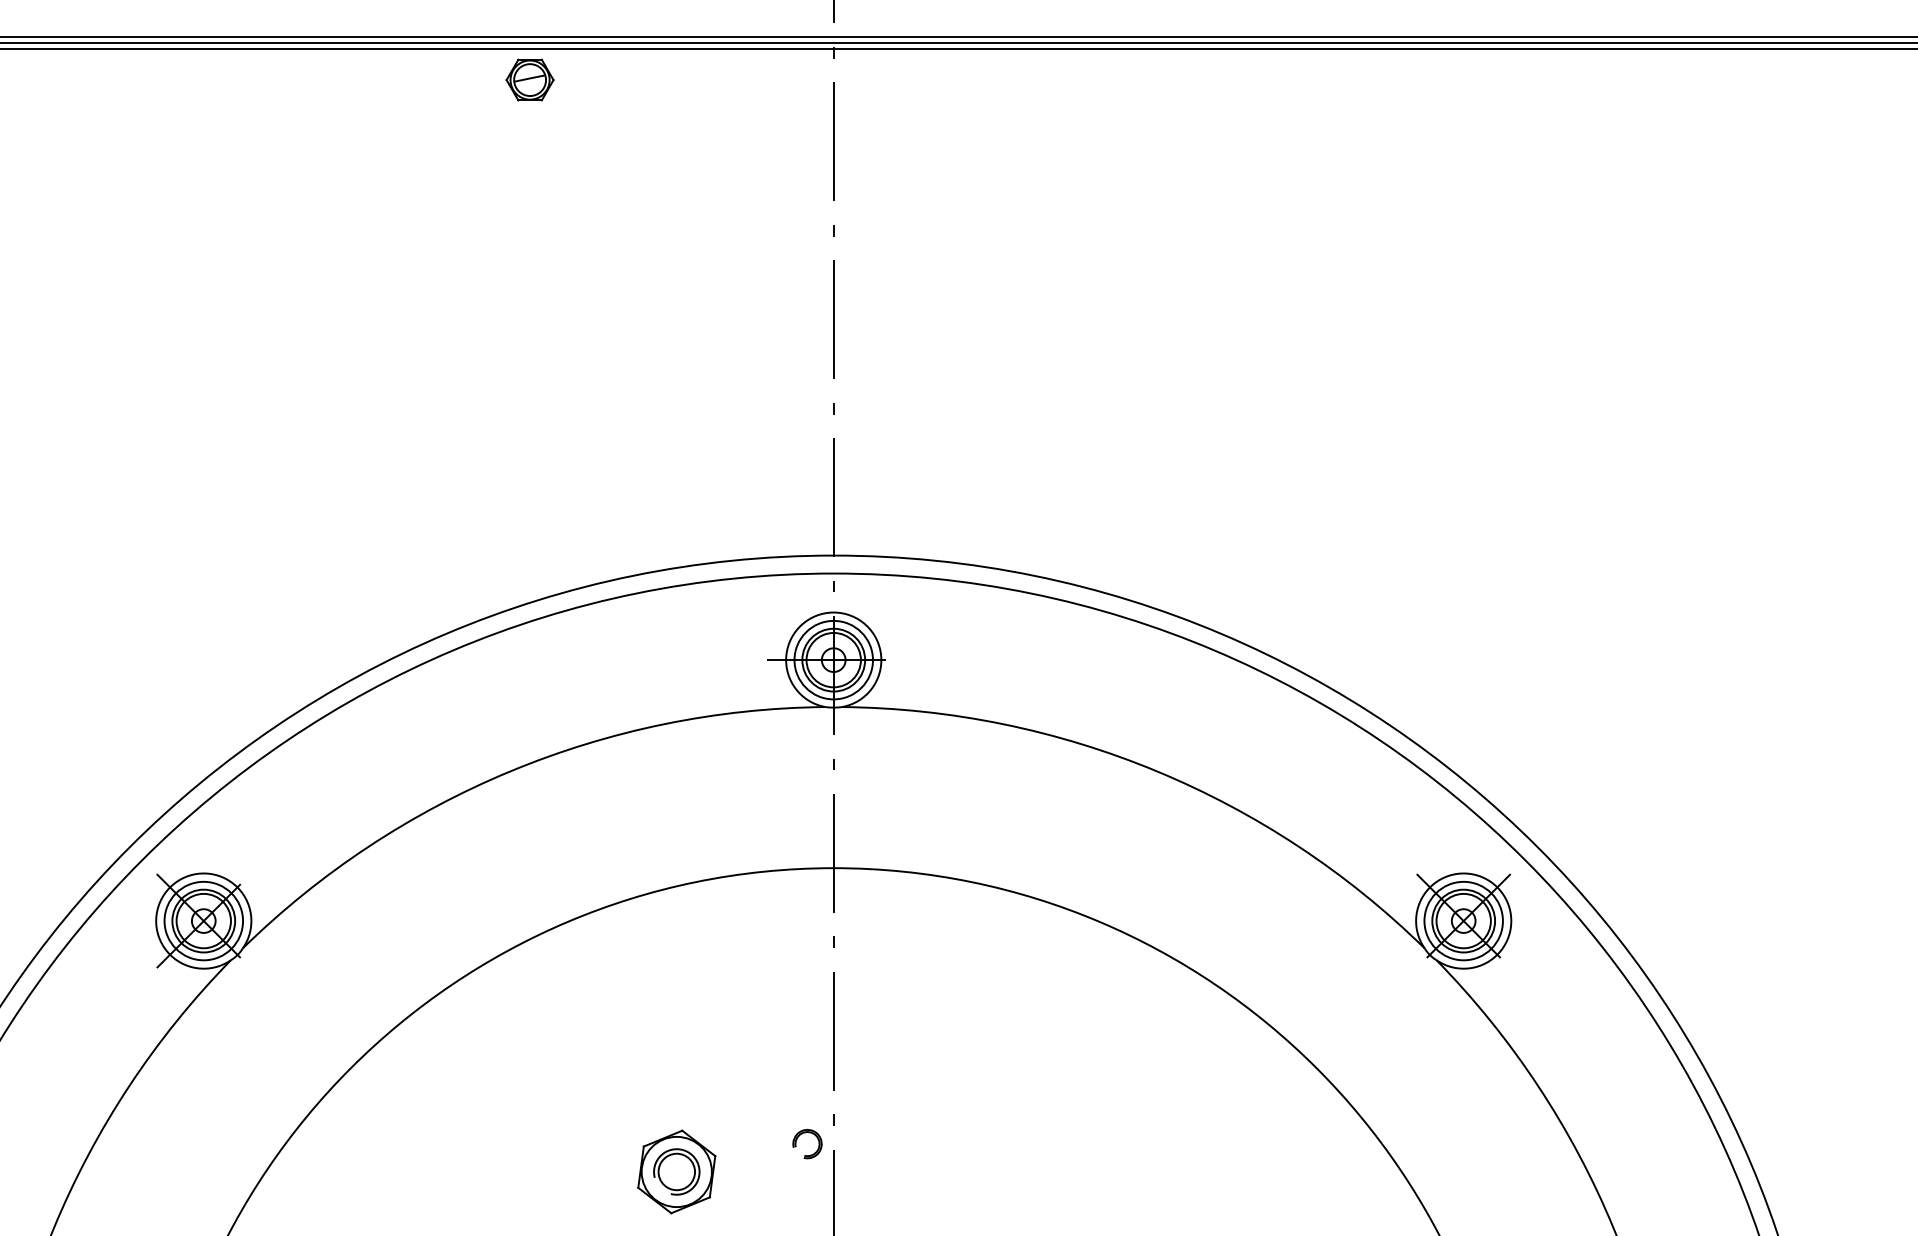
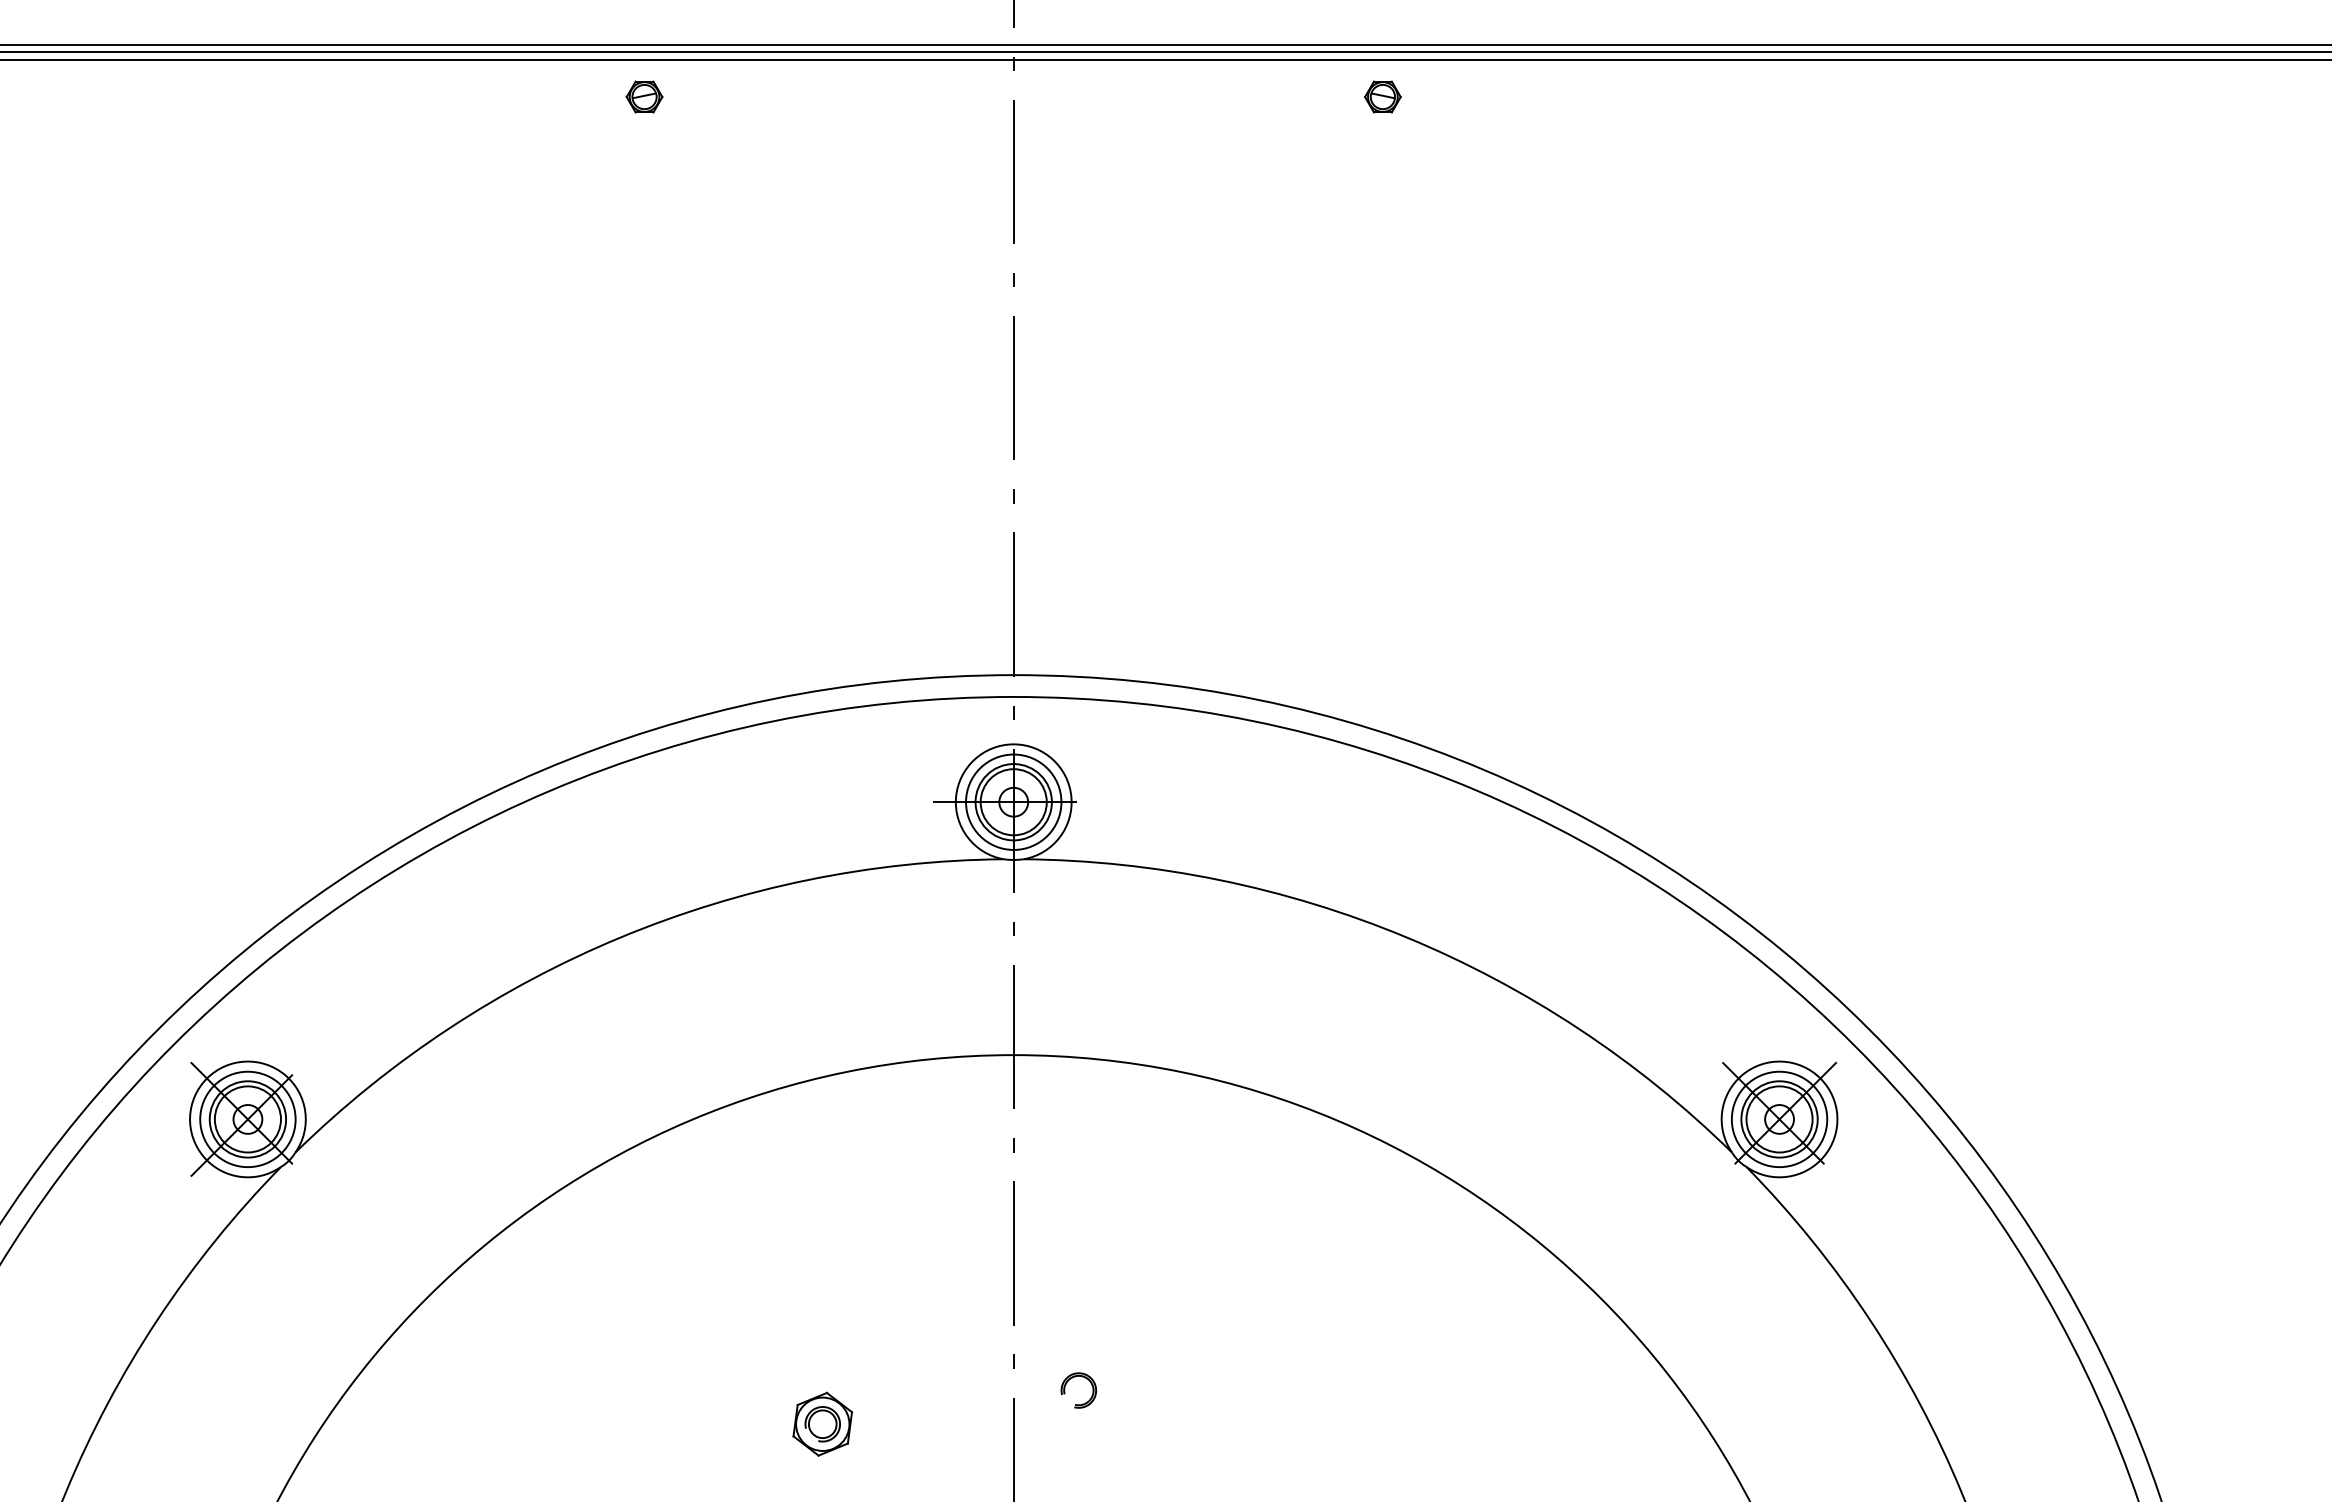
part: (530, 79) -> (644, 96), size x0.62
part: (1137, 79) -> (1382, 96), added
part: (797, 1139) -> (1066, 1385), moved
part: (676, 1171) -> (822, 1423), size x0.62

